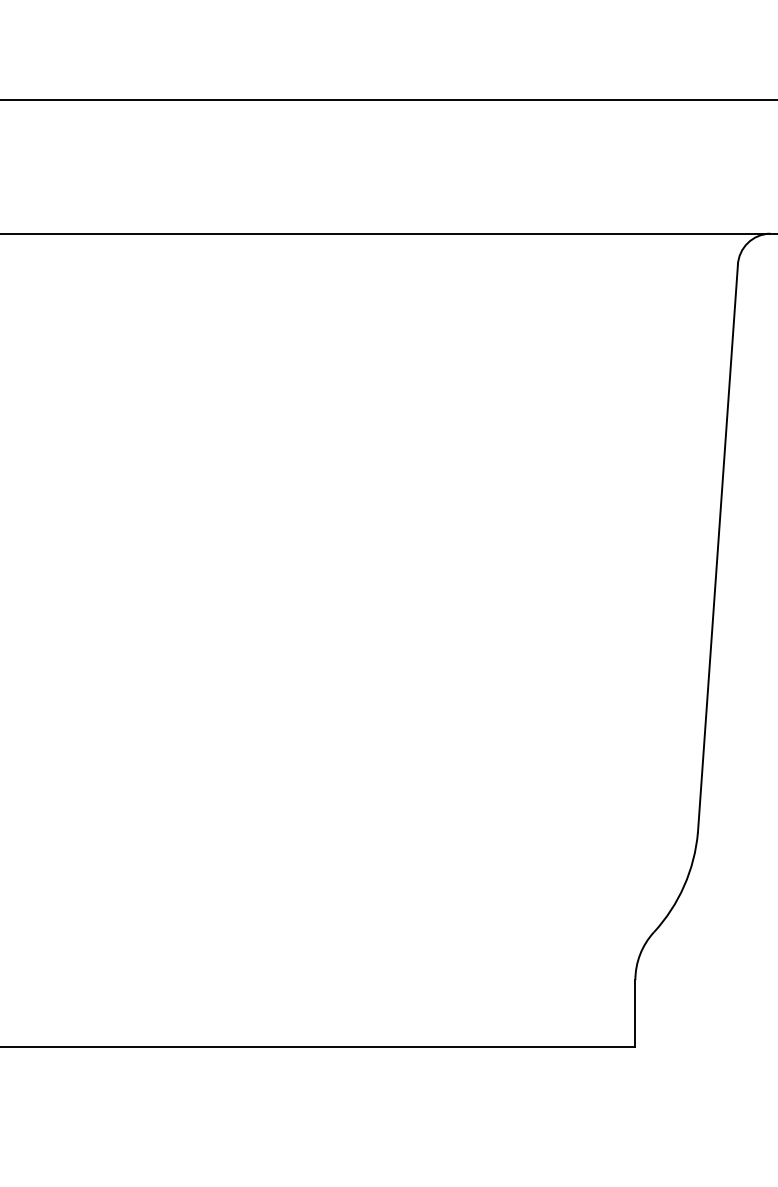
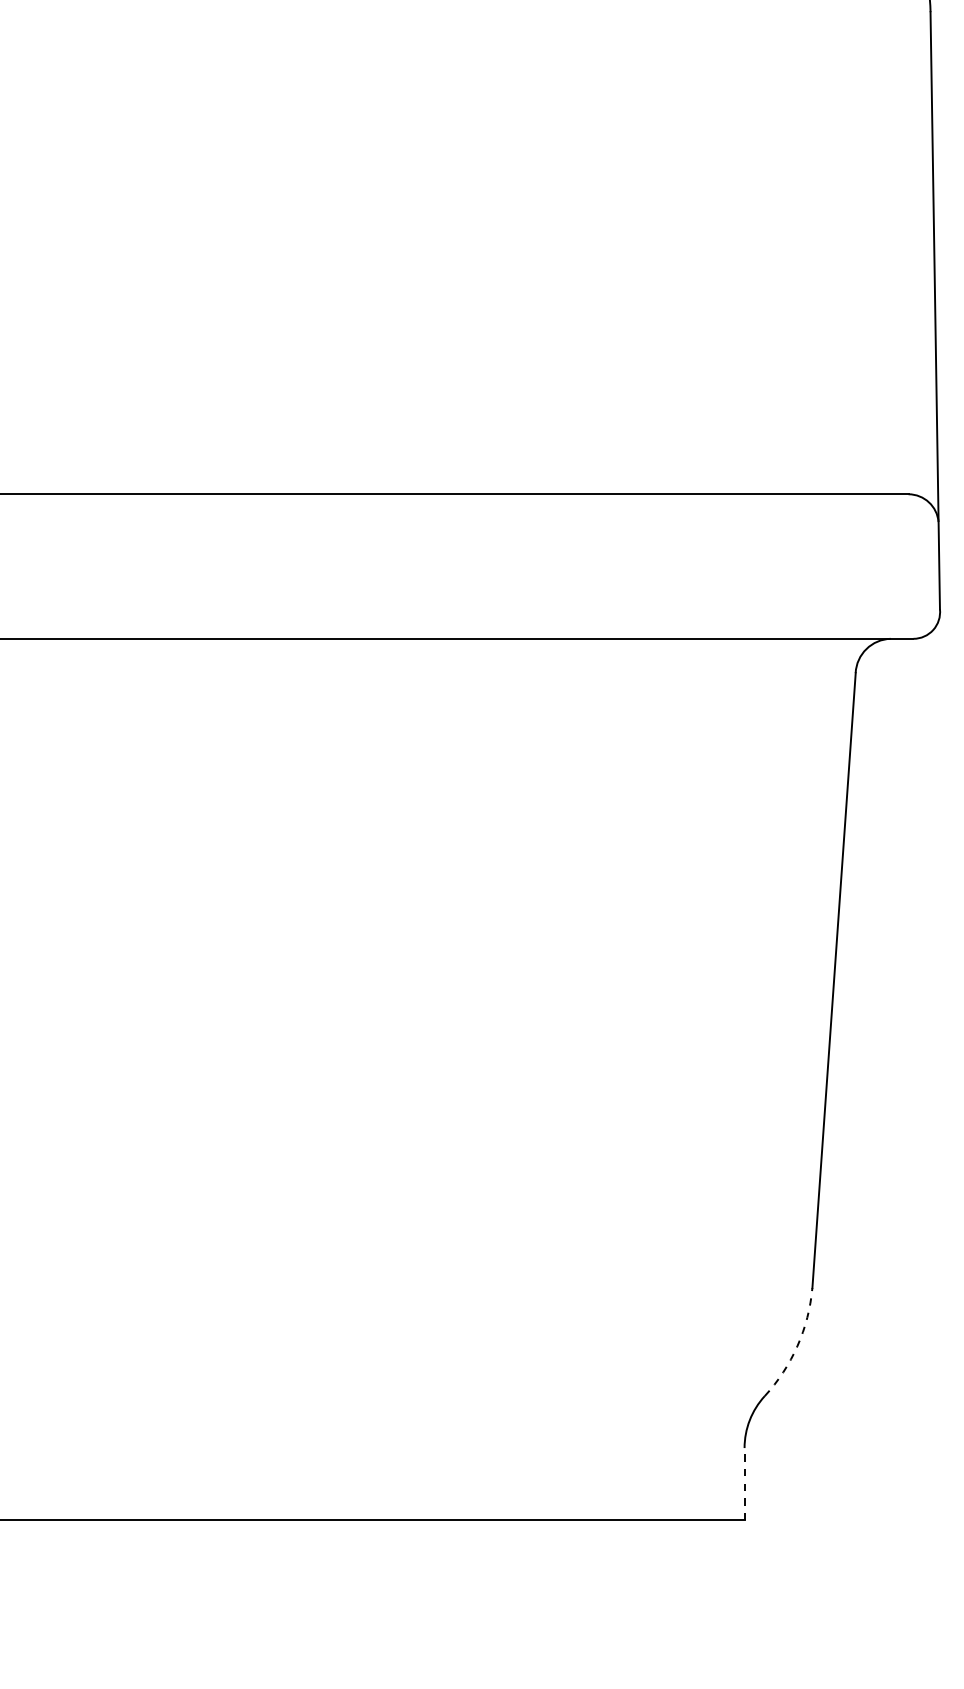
arc: (684, 886) -> (797, 1346), solid -> dashed
line: (635, 1012) -> (744, 1483), solid -> dashed

